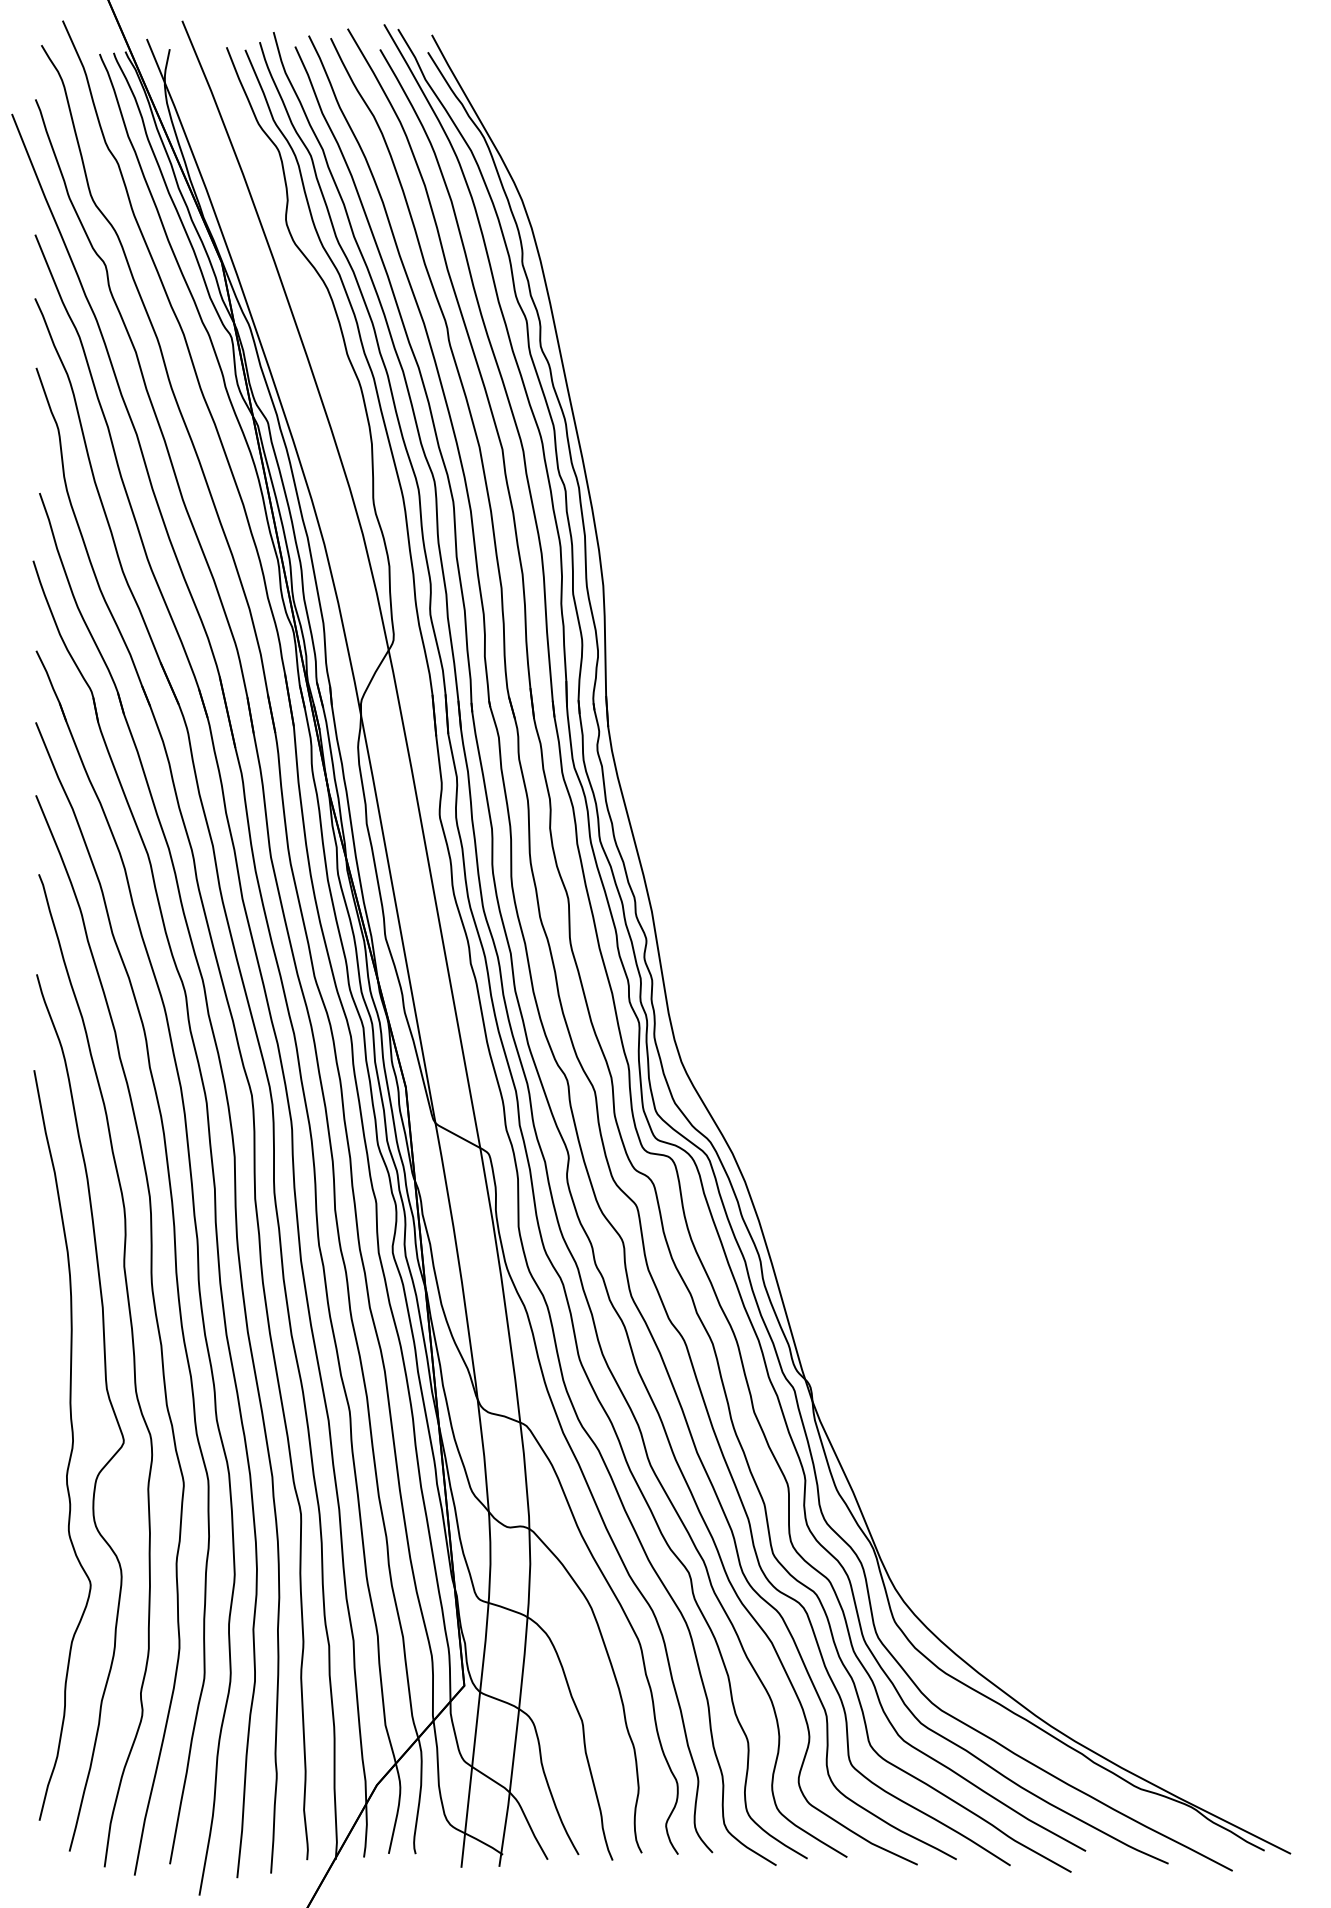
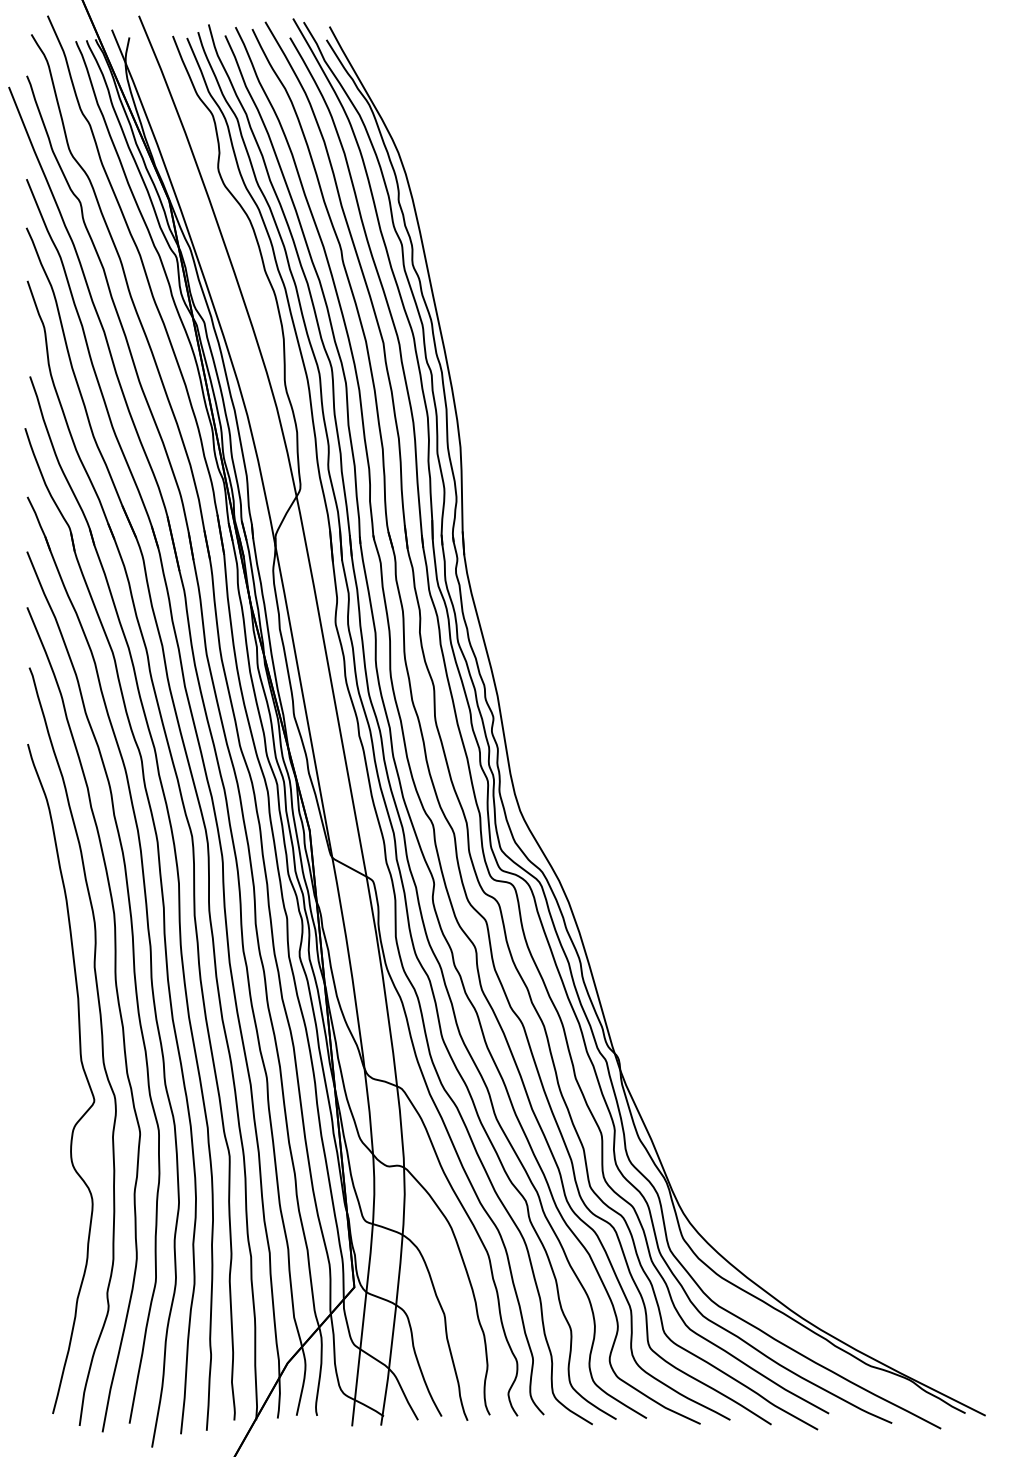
curve: (71, 1445) -> (54, 1103), removed

